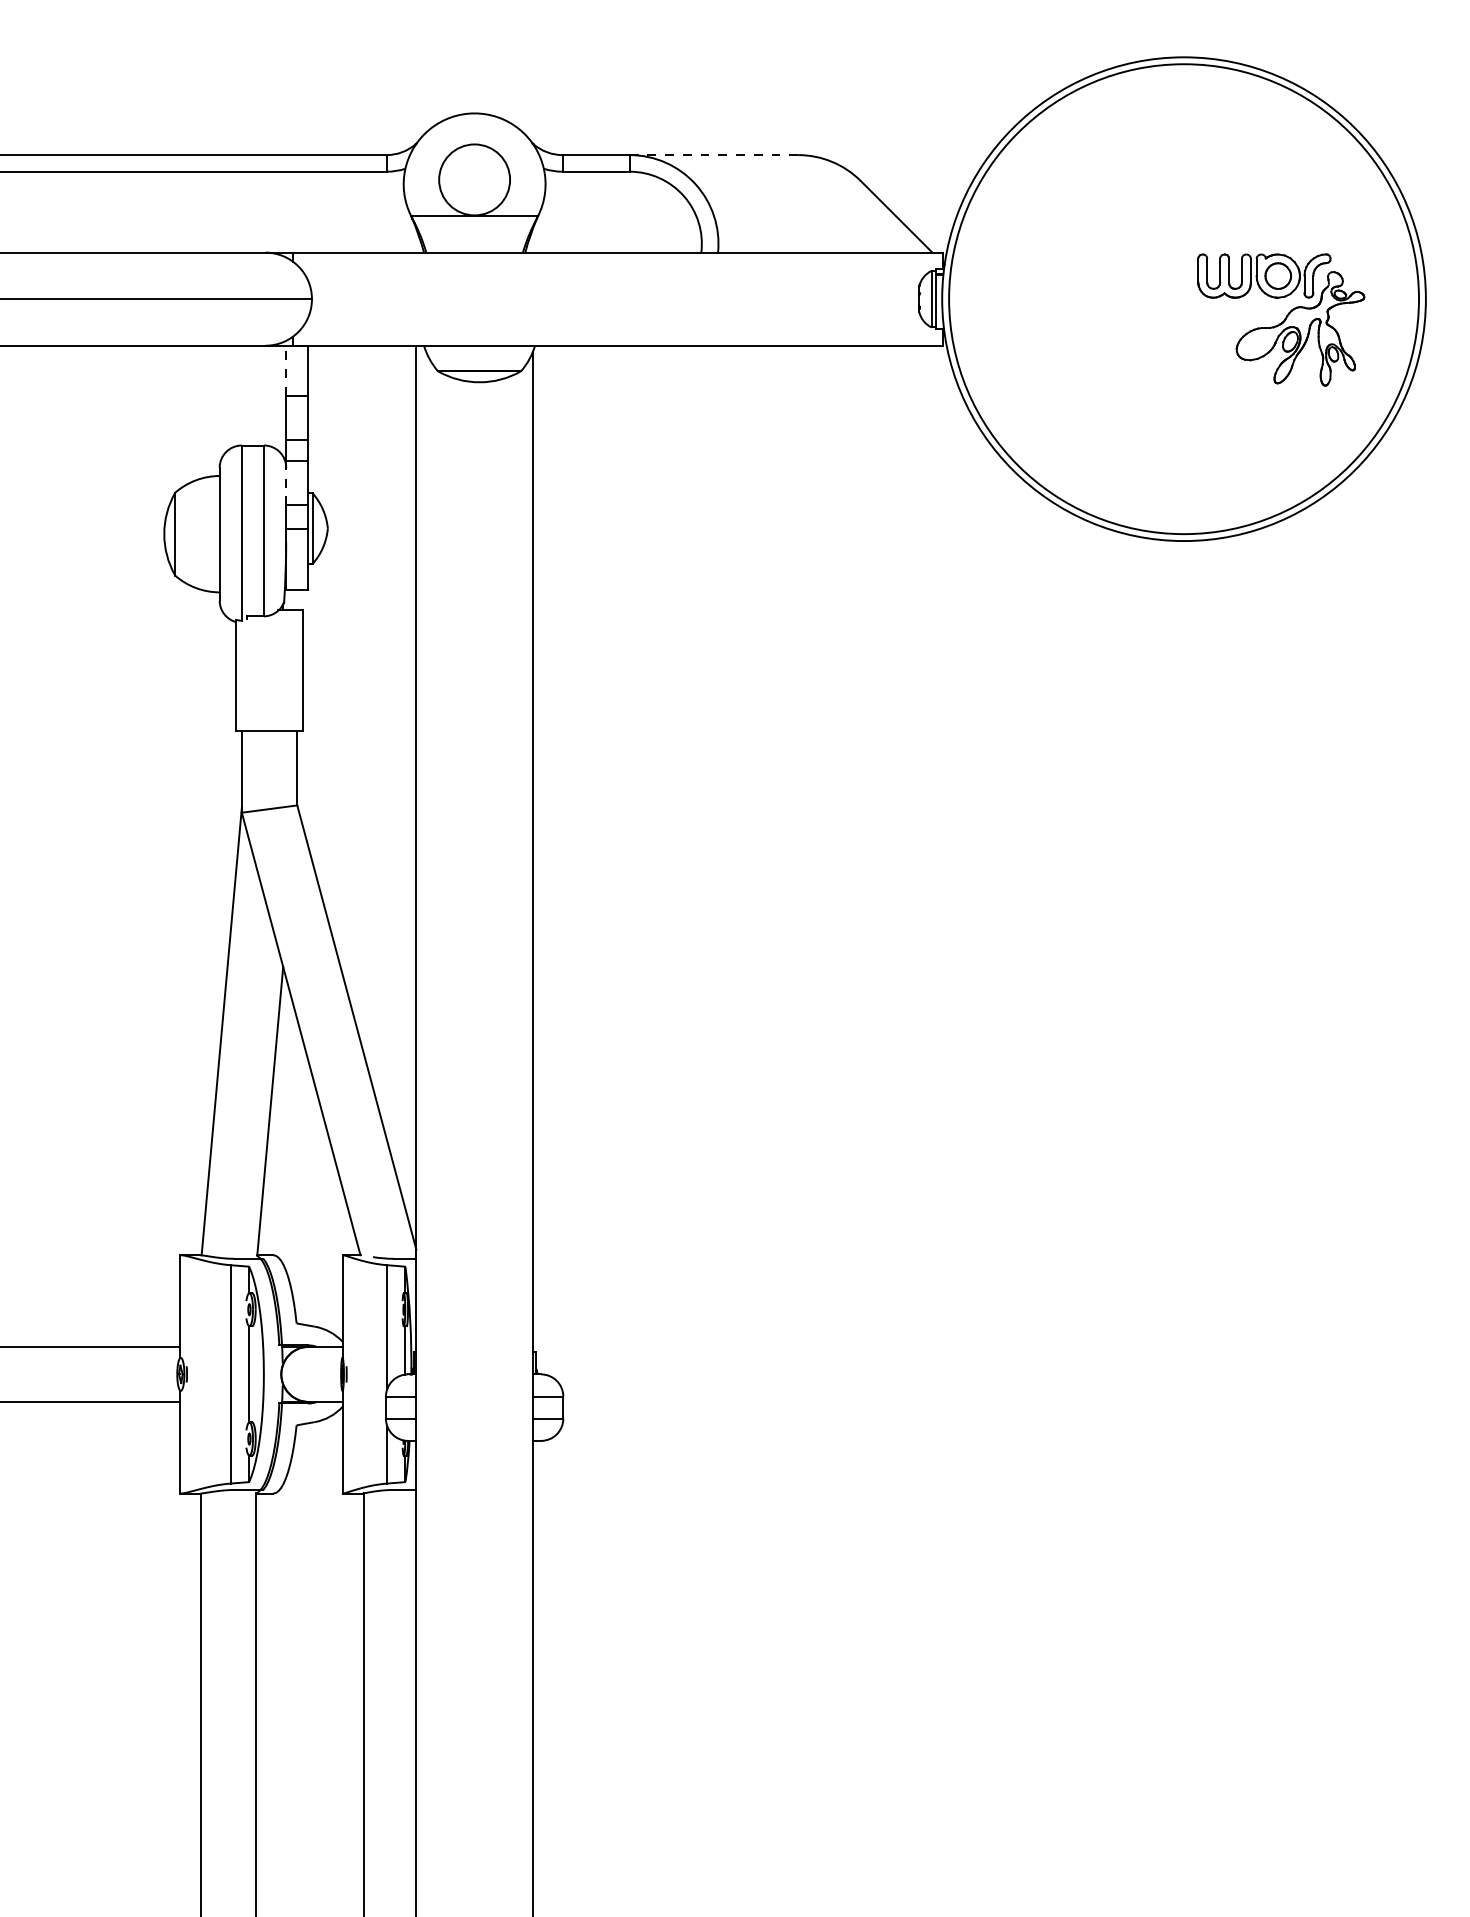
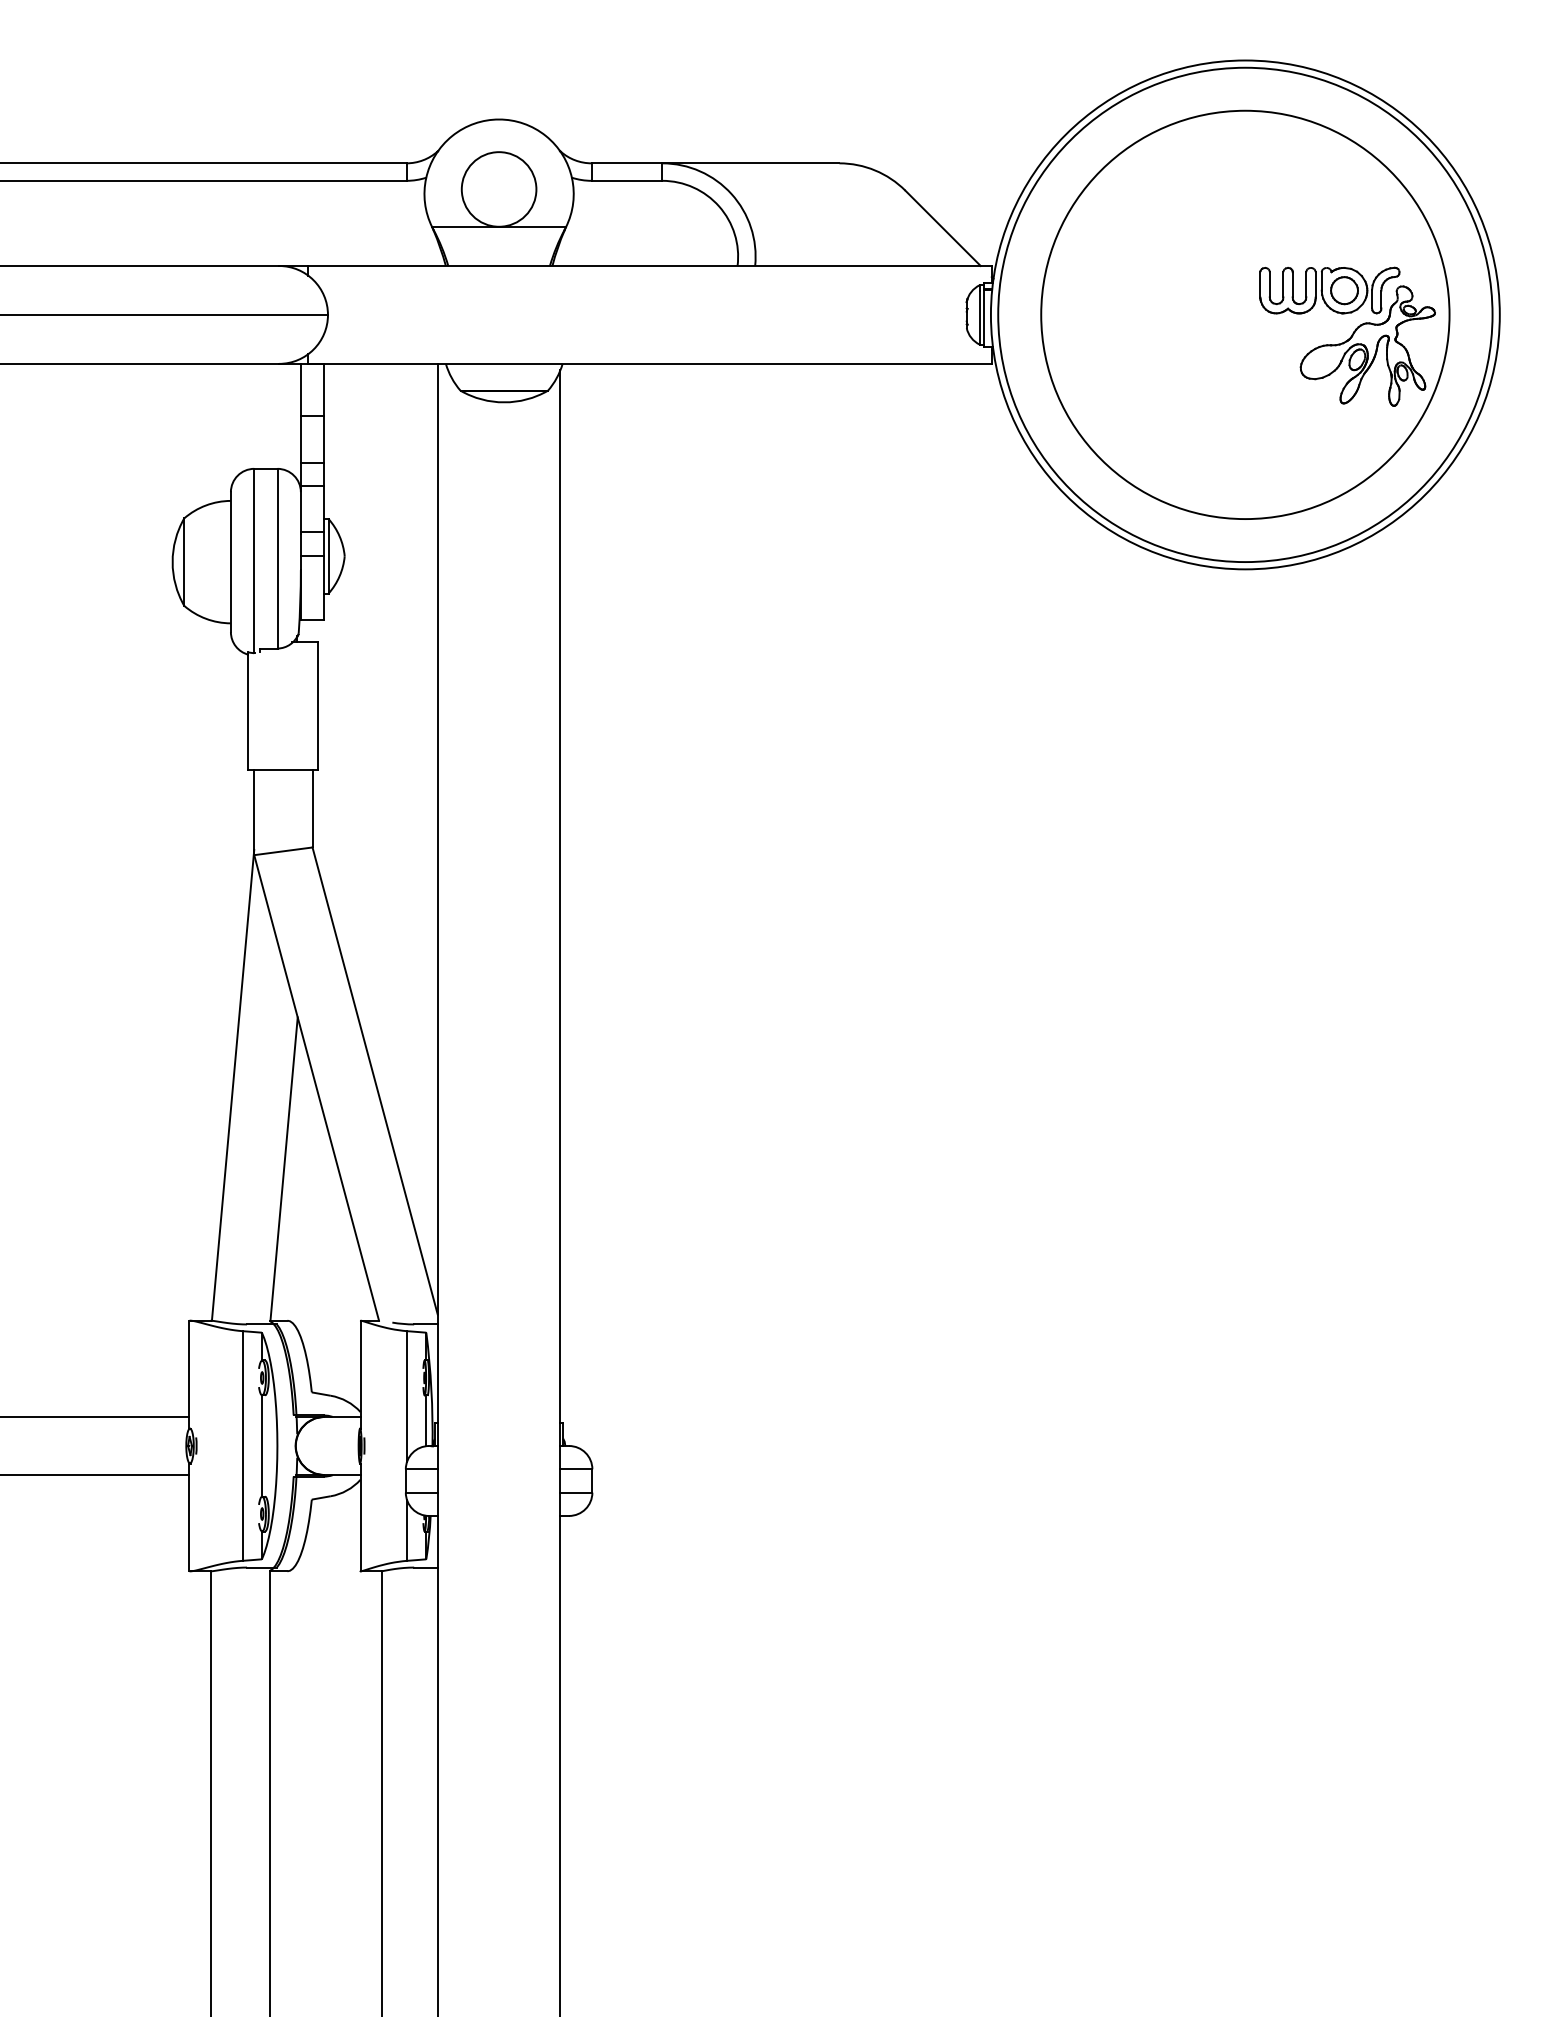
line: (713, 155) -> (750, 163), dashed -> solid
circle: (1184, 298) -> (1245, 314), added
line: (285, 370) -> (300, 389), dashed -> solid
line: (285, 483) -> (300, 508), dashed -> solid

